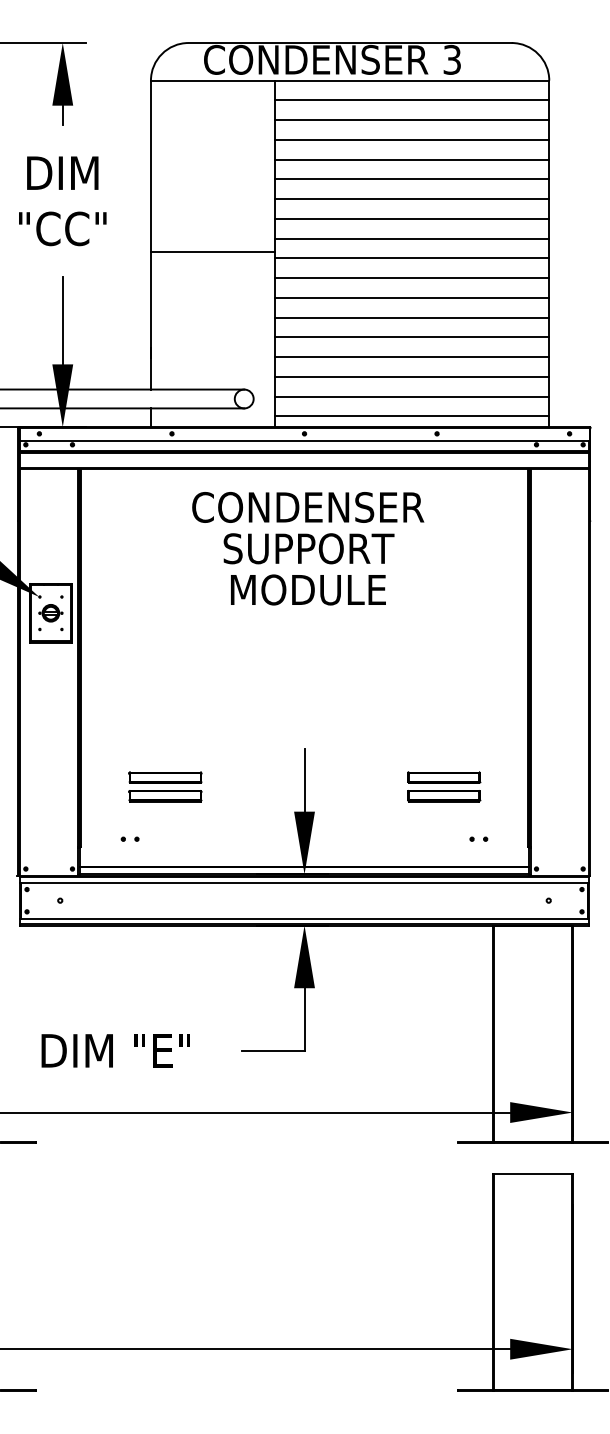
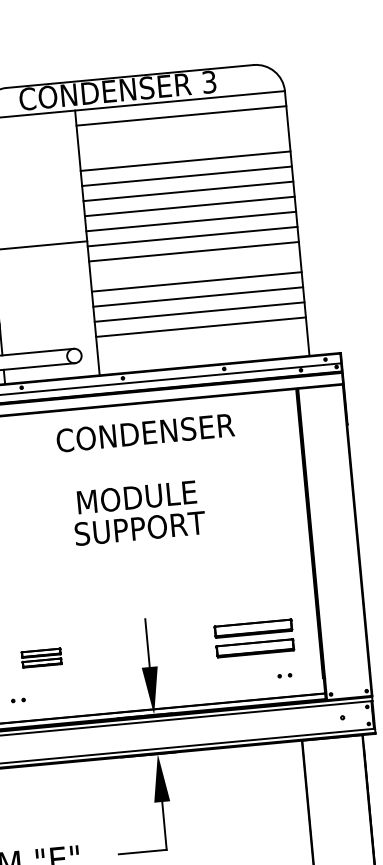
line: (411, 120) -> (182, 131), removed
line: (411, 139) -> (183, 145), removed
line: (411, 297) -> (195, 266), removed
line: (411, 396) -> (202, 342), removed
line: (411, 416) -> (203, 357), removed
text: (308, 507) -> (145, 433), moved
text: (308, 548) -> (139, 528), moved
part: (165, 786) -> (41, 657), size x0.7
part: (444, 786) -> (254, 637), size x1.4

